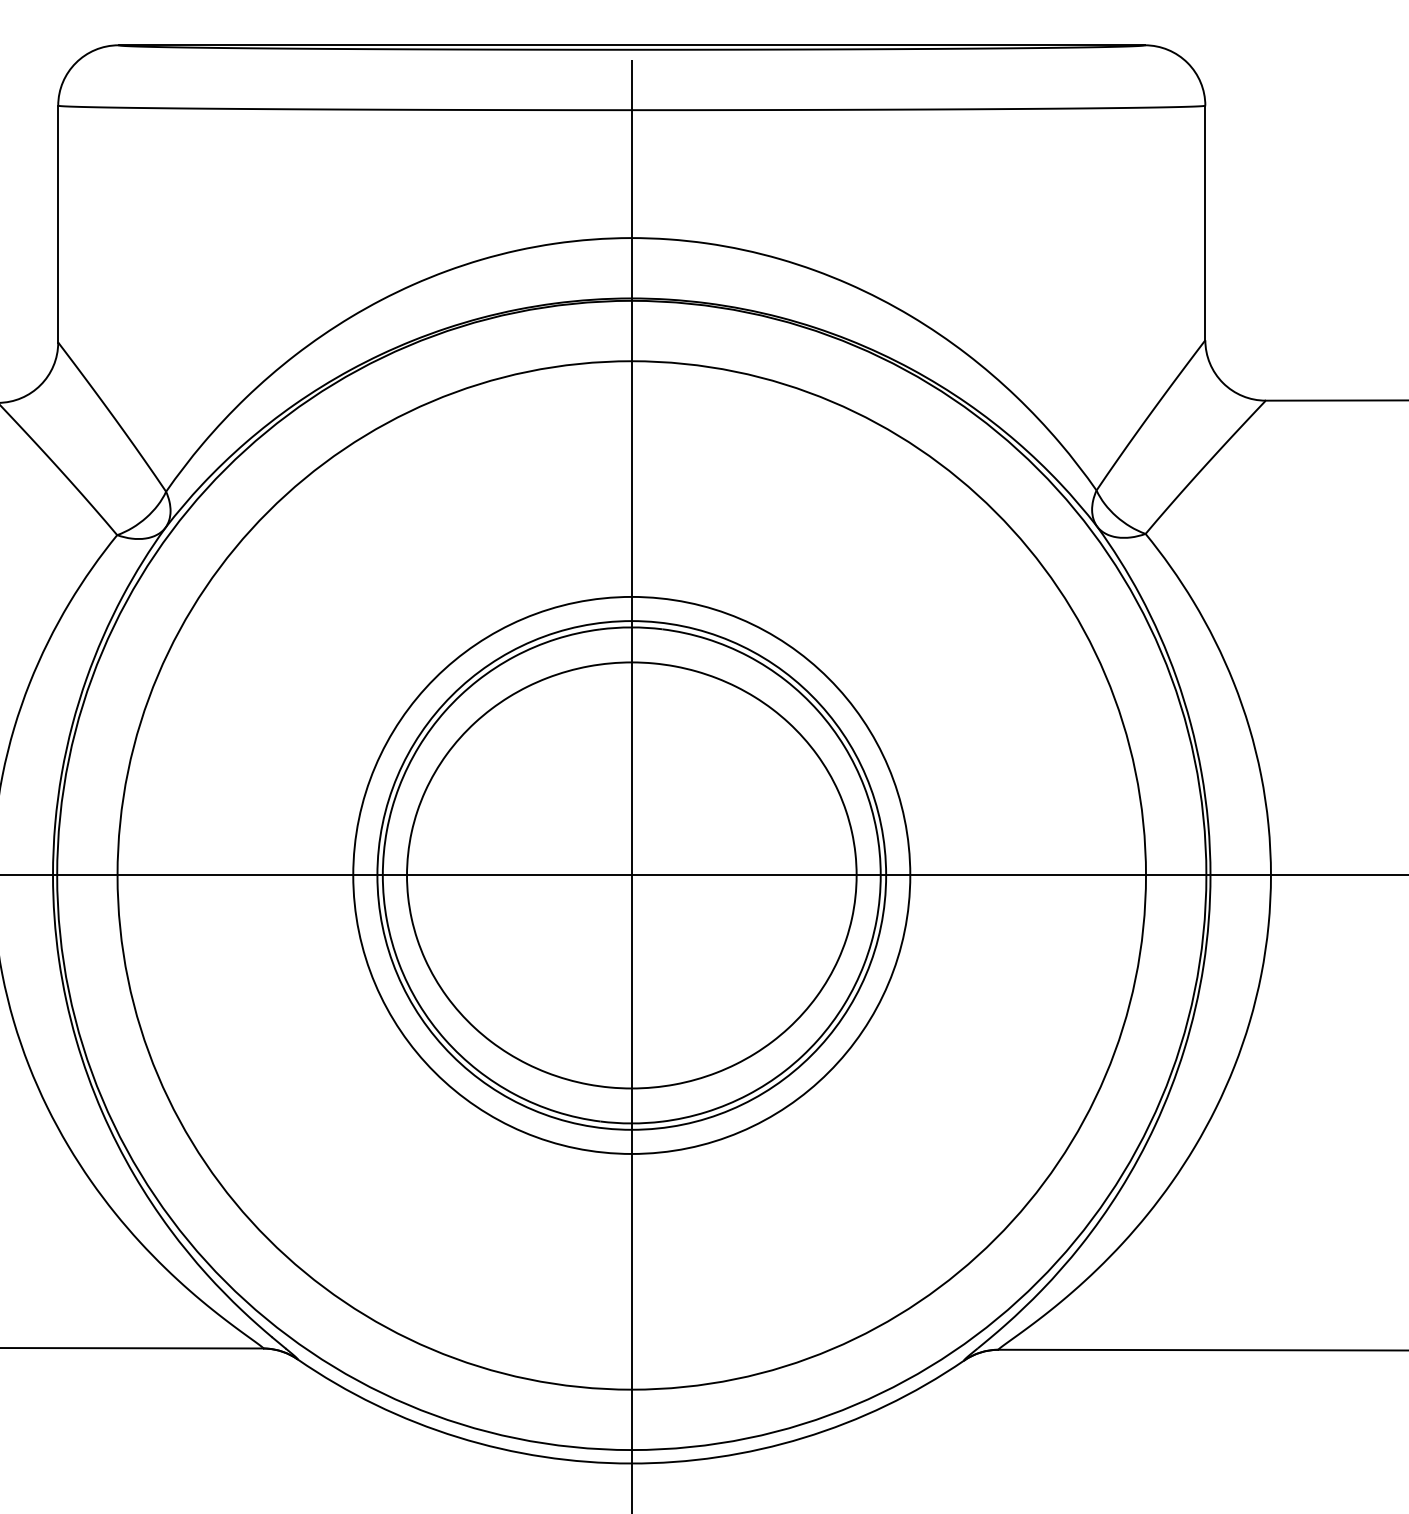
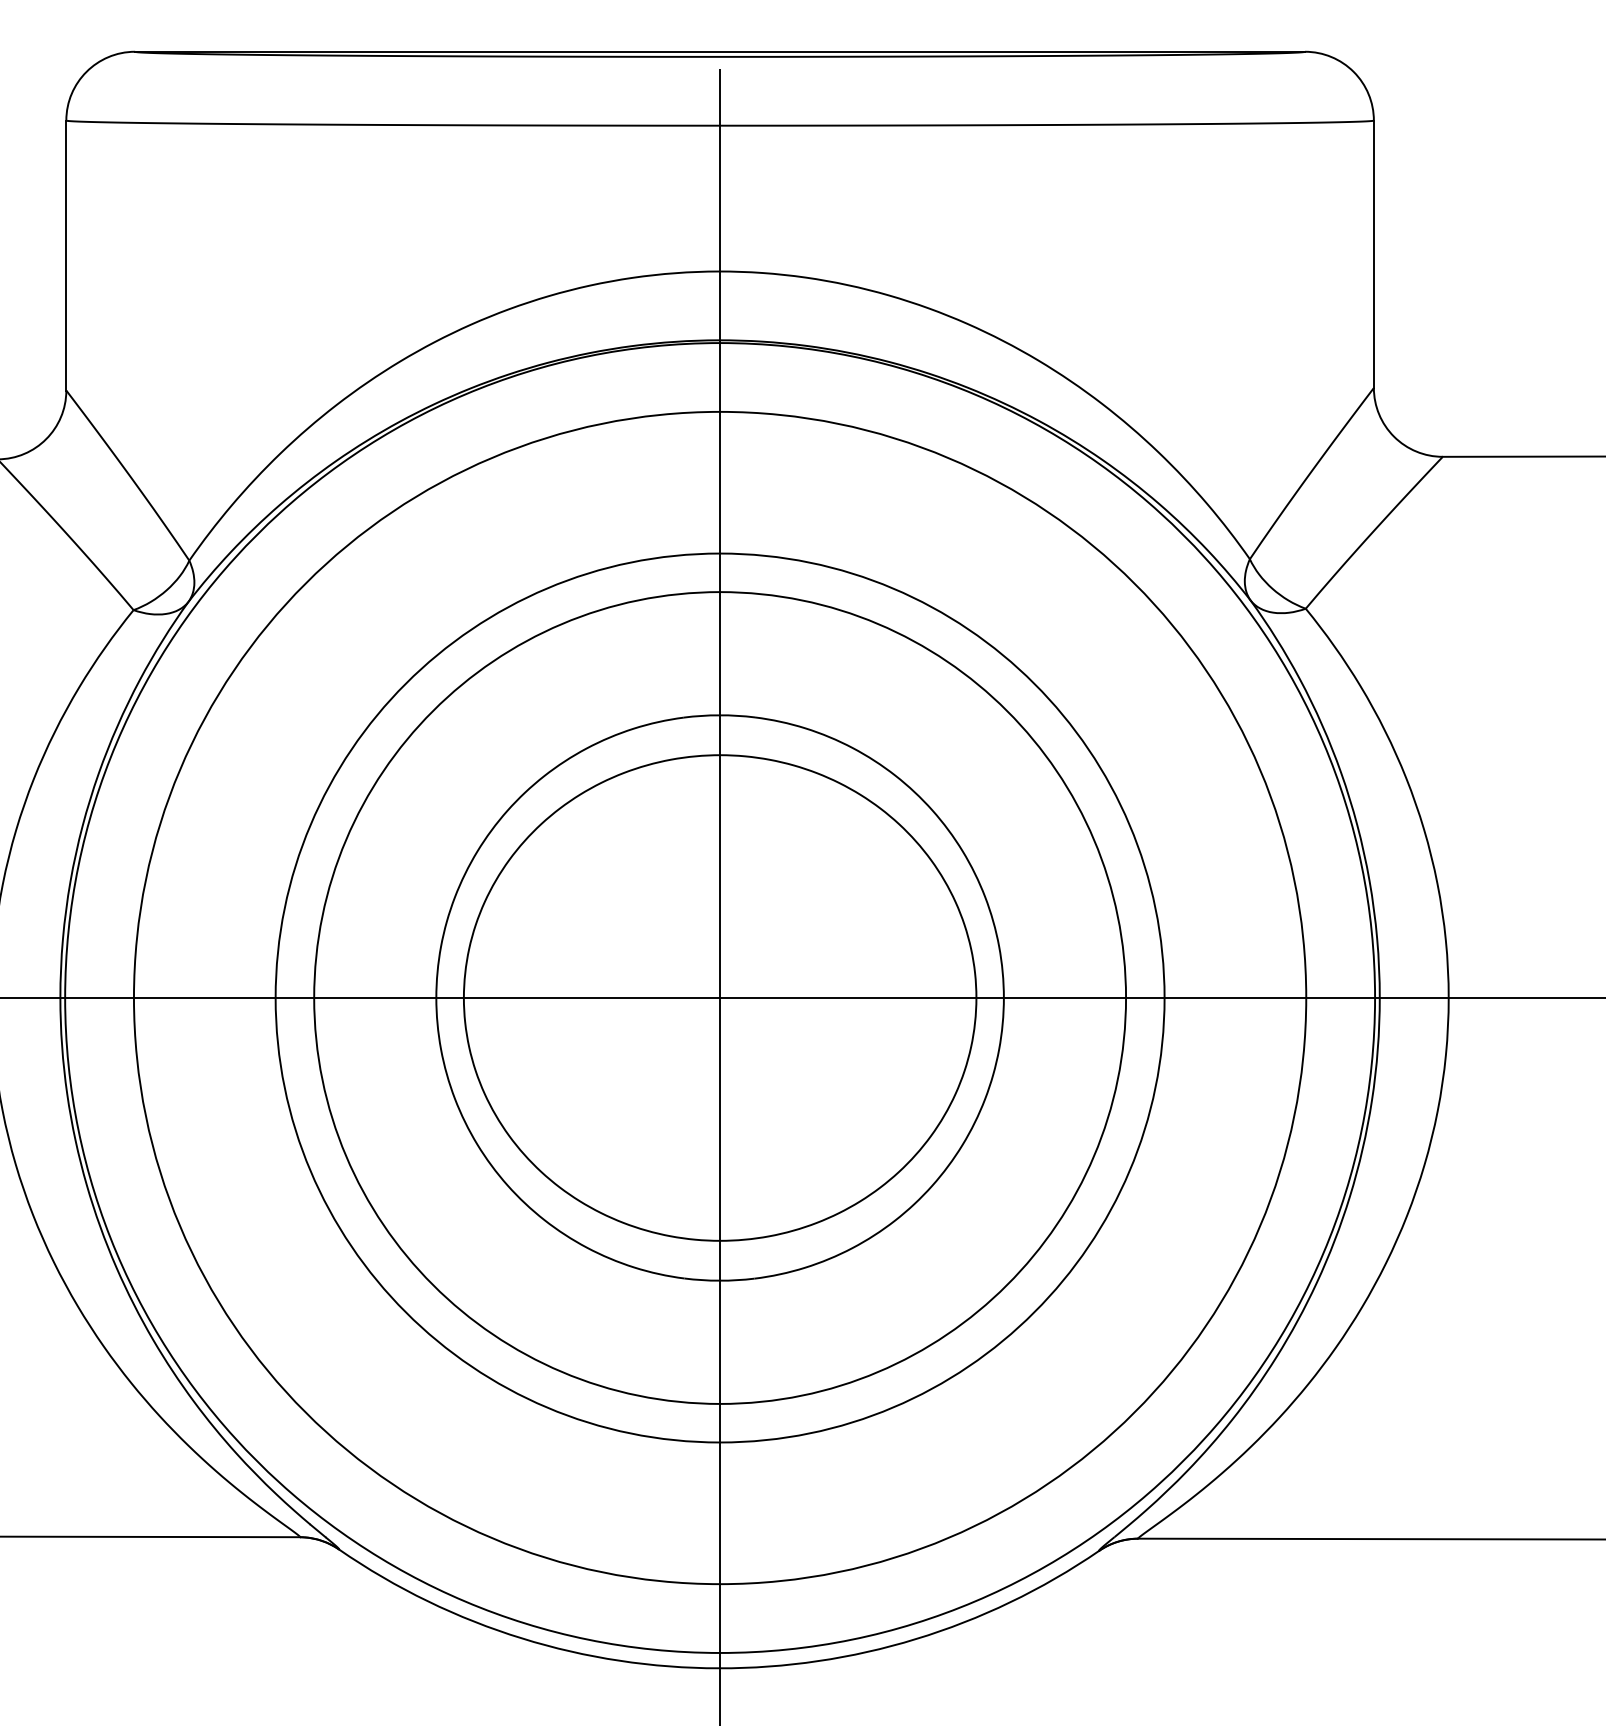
circle: (631, 874) -> (719, 997), size x1.4
circle: (632, 874) -> (720, 997), size x1.4

